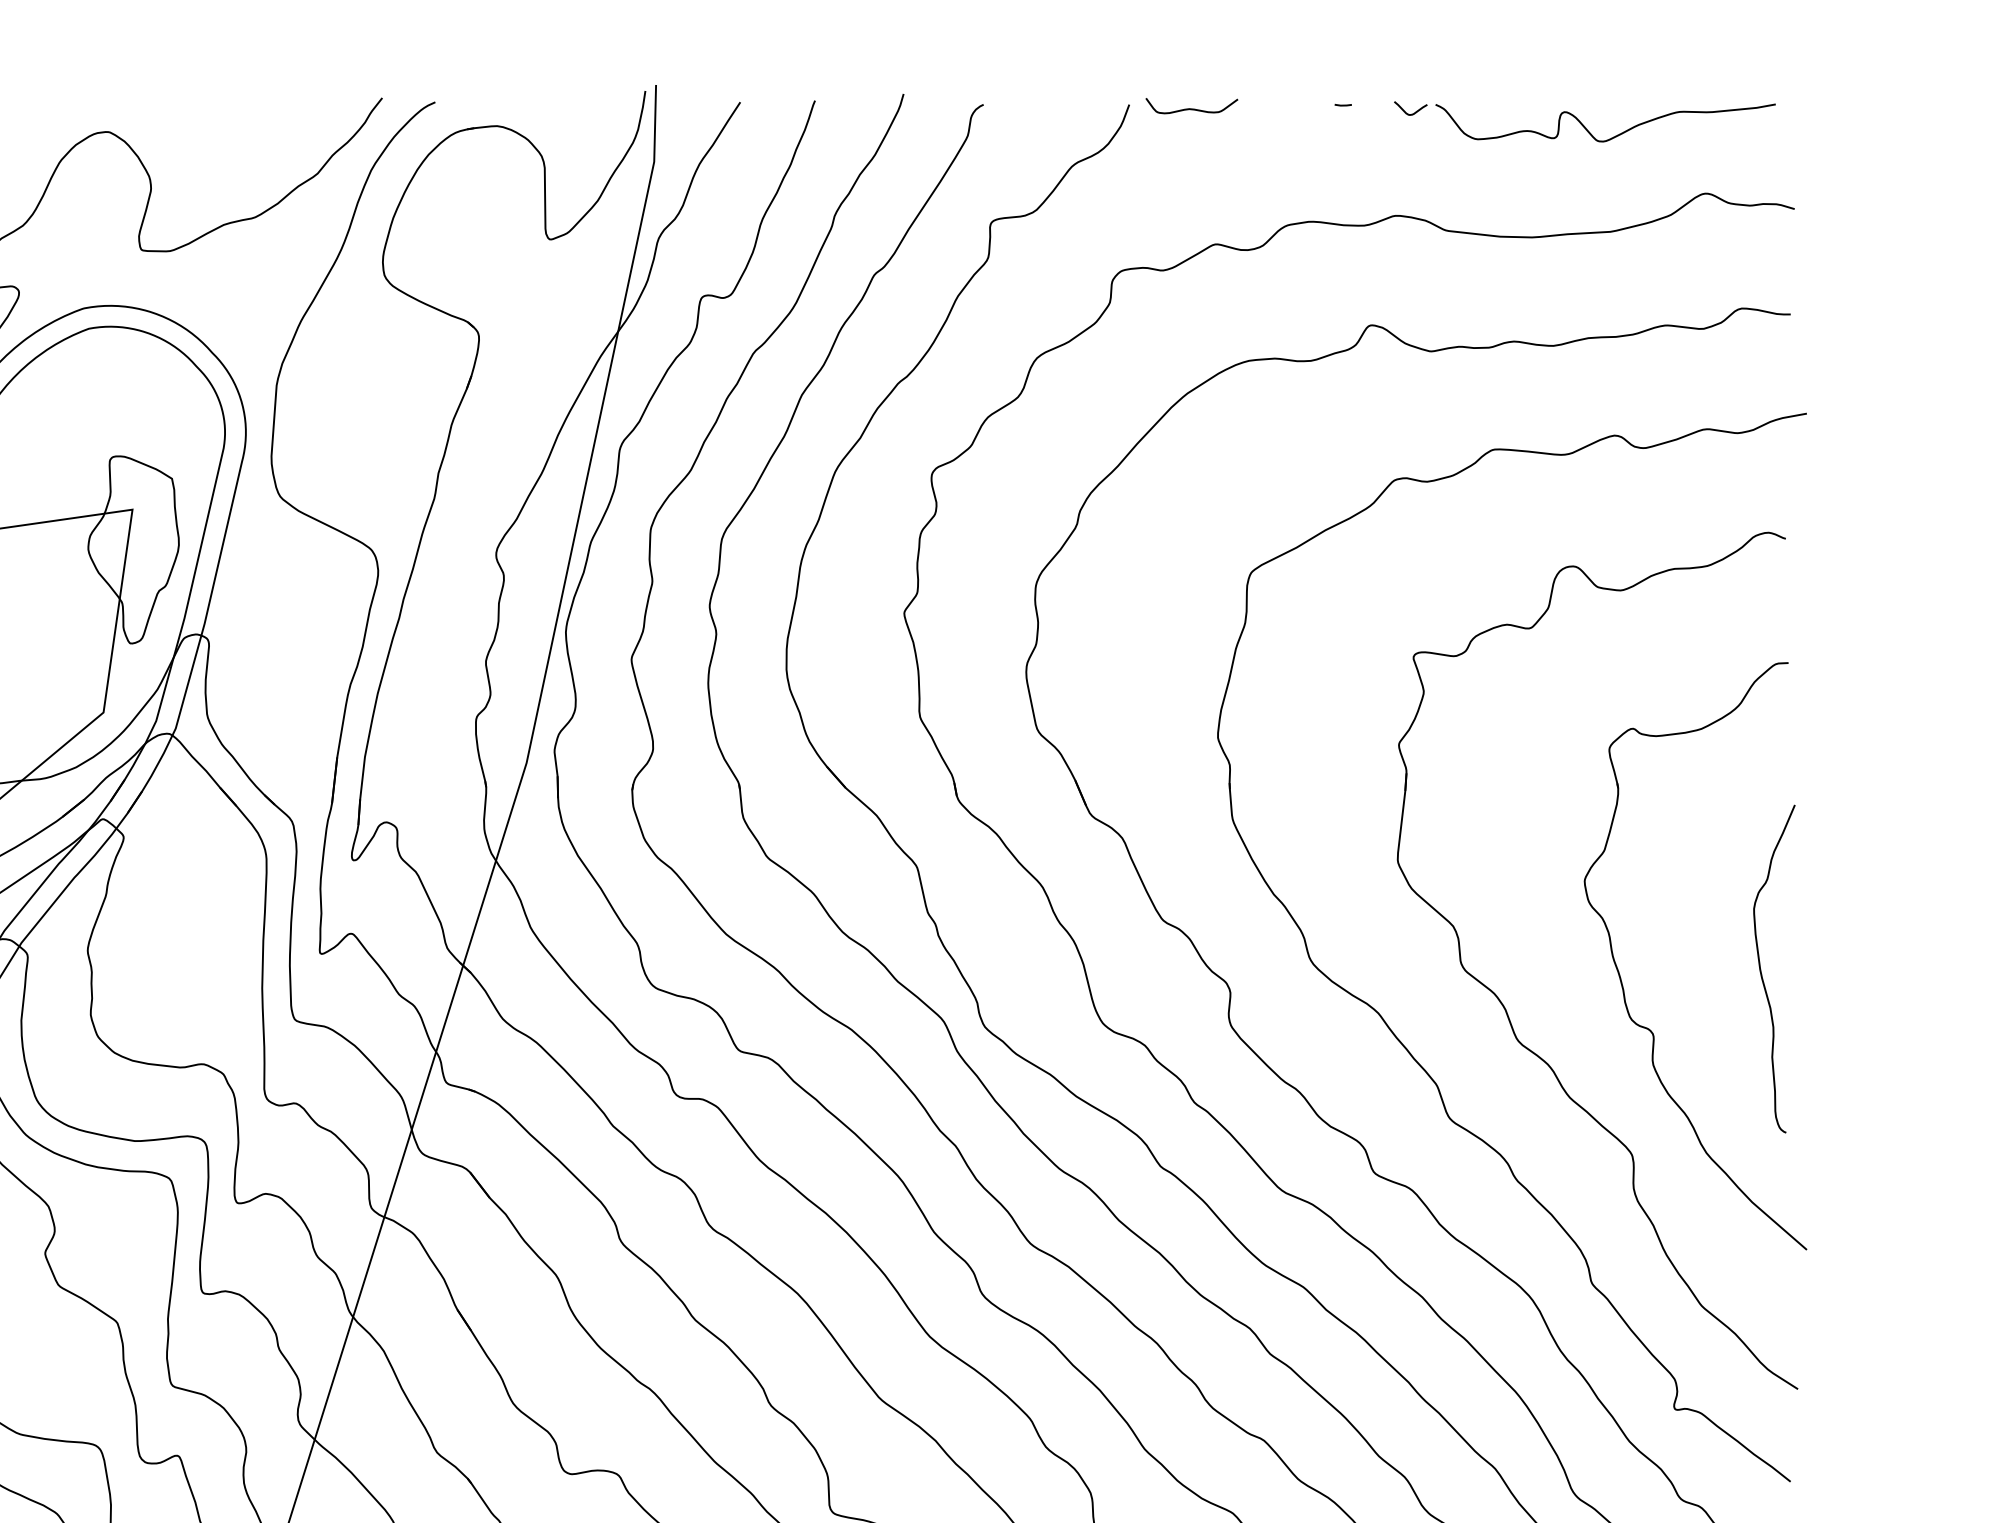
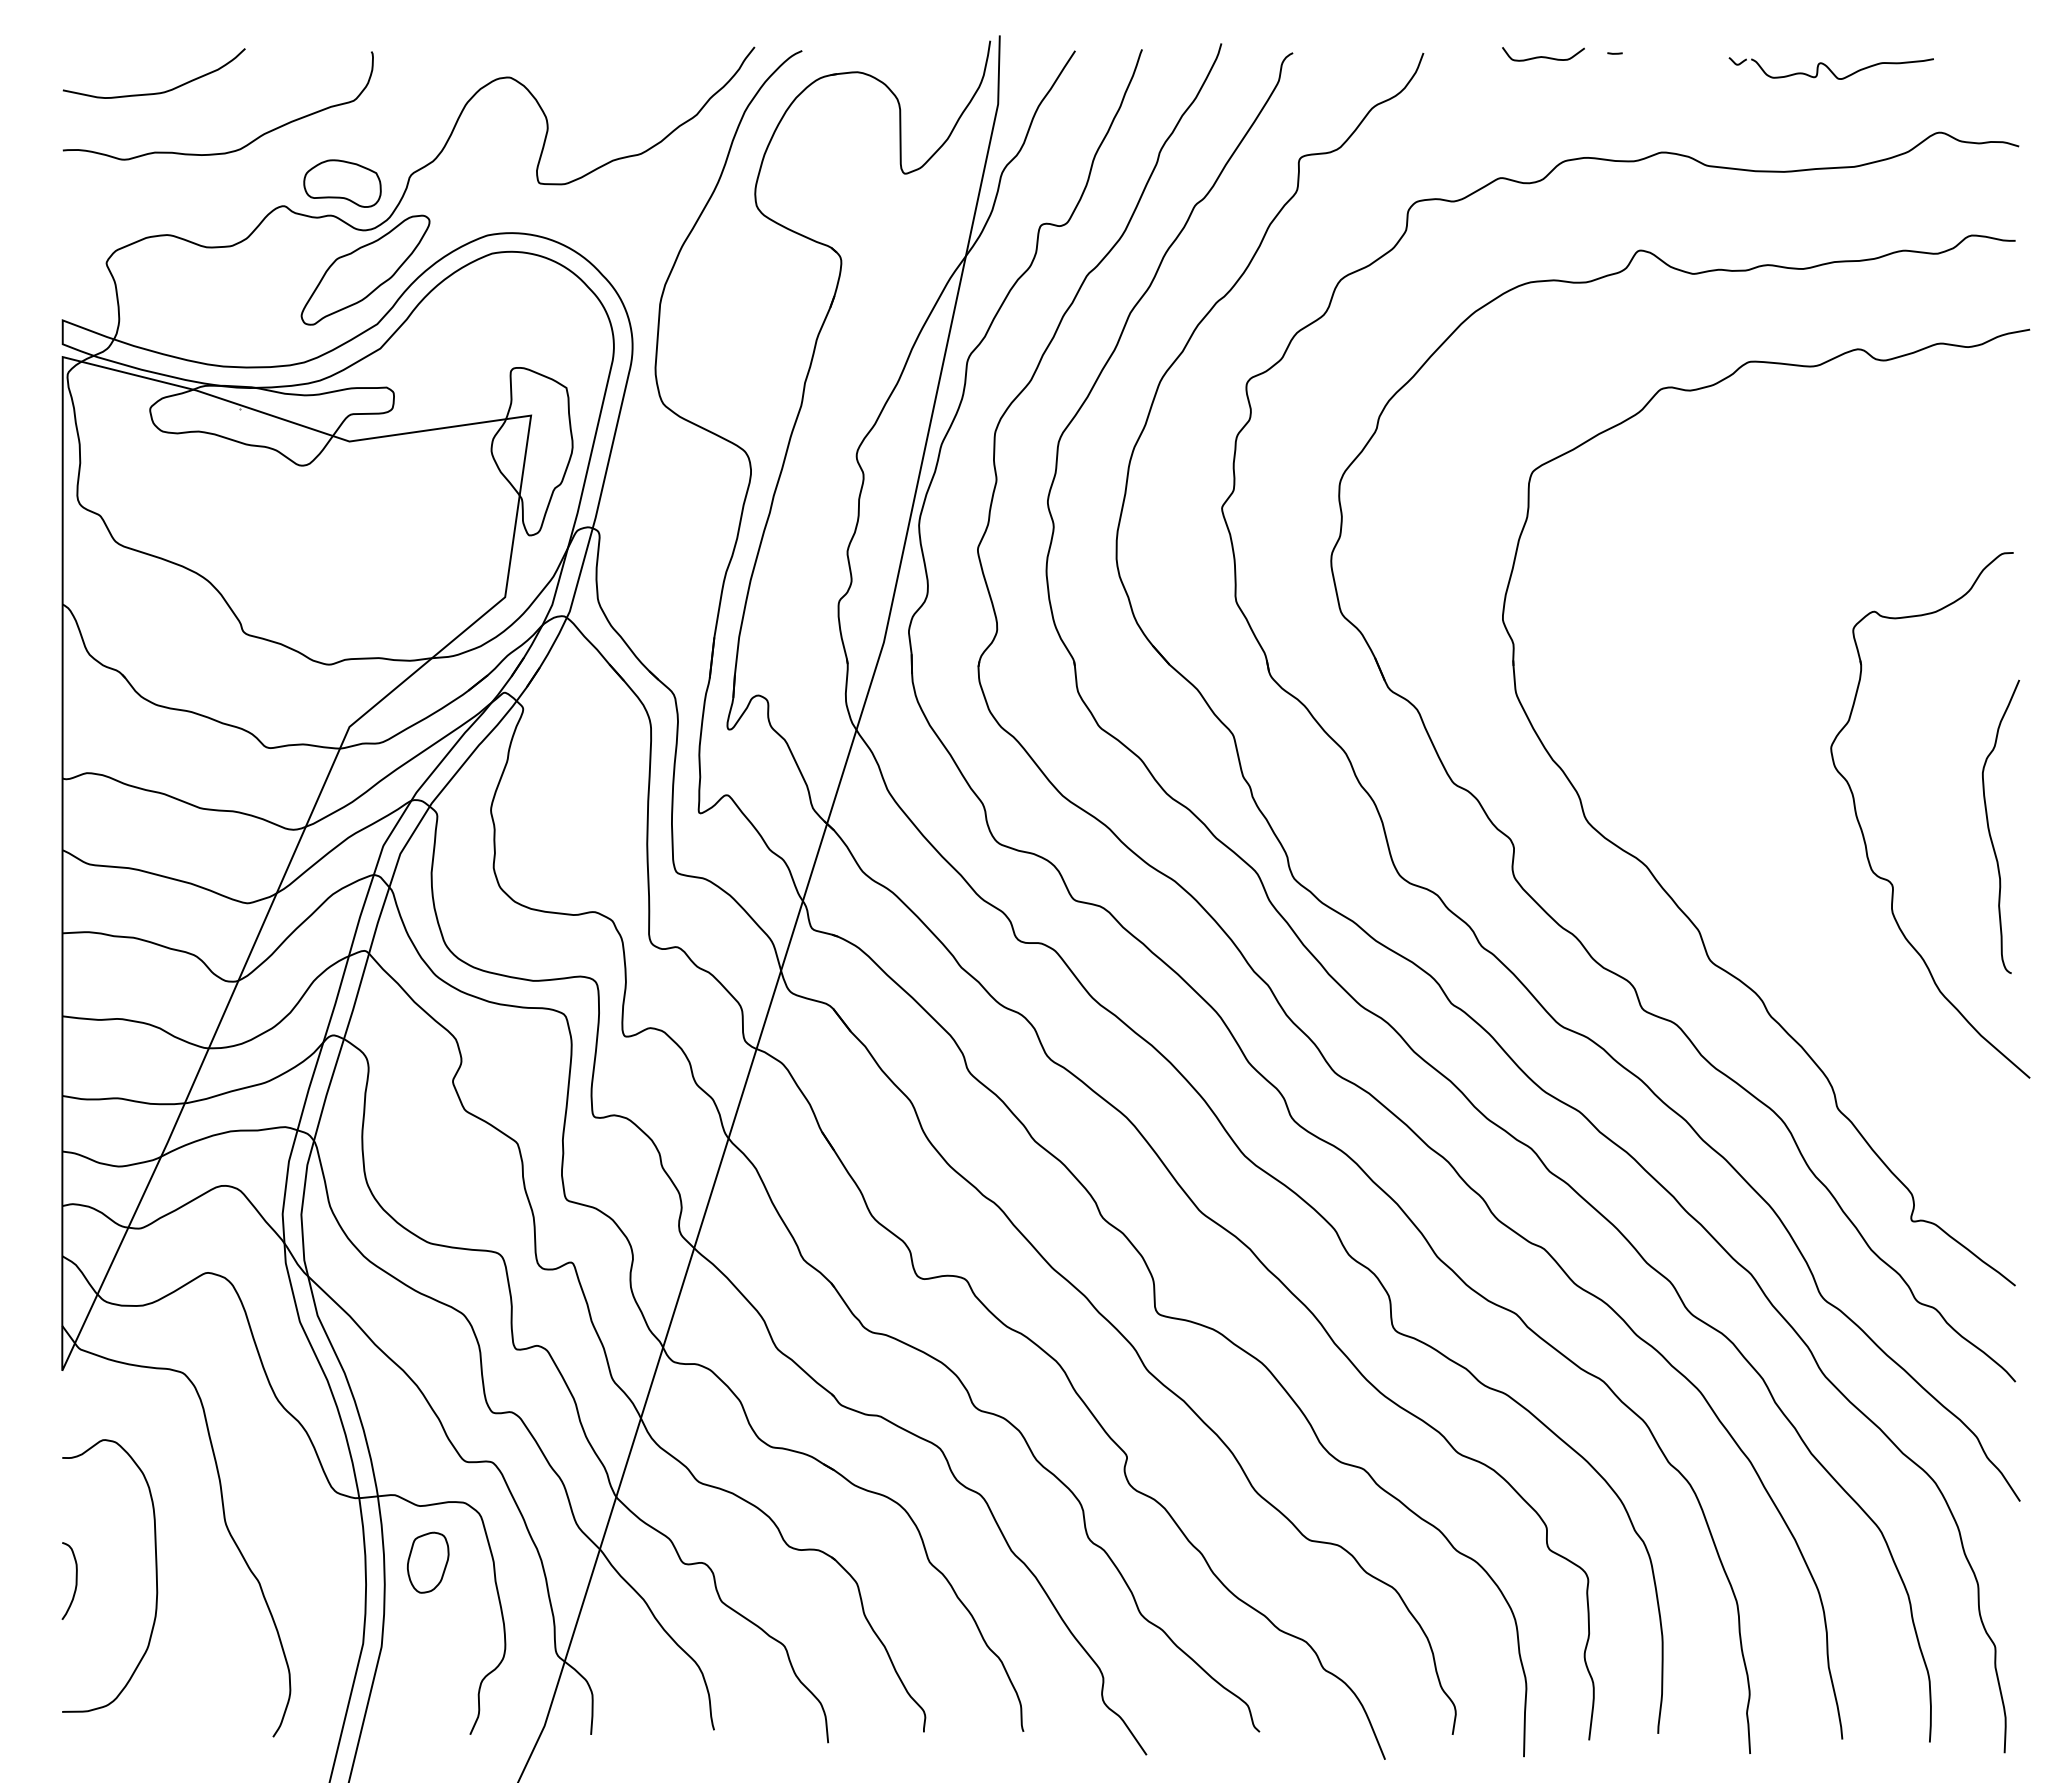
curve: (1191, 108) -> (1543, 56), moved
part: (1585, 121) -> (1831, 68), size x0.6
part: (1505, 1007) -> (1760, 861), removed

